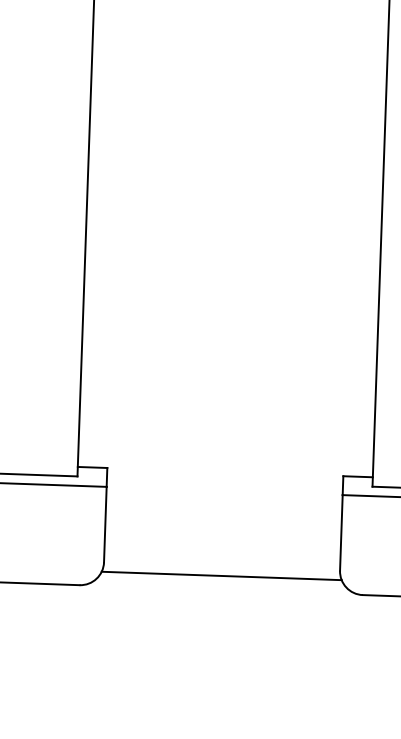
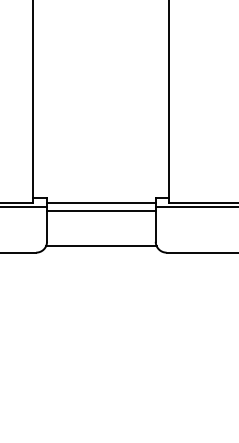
line: (225, 481) -> (101, 202), added
line: (224, 500) -> (101, 211), added

